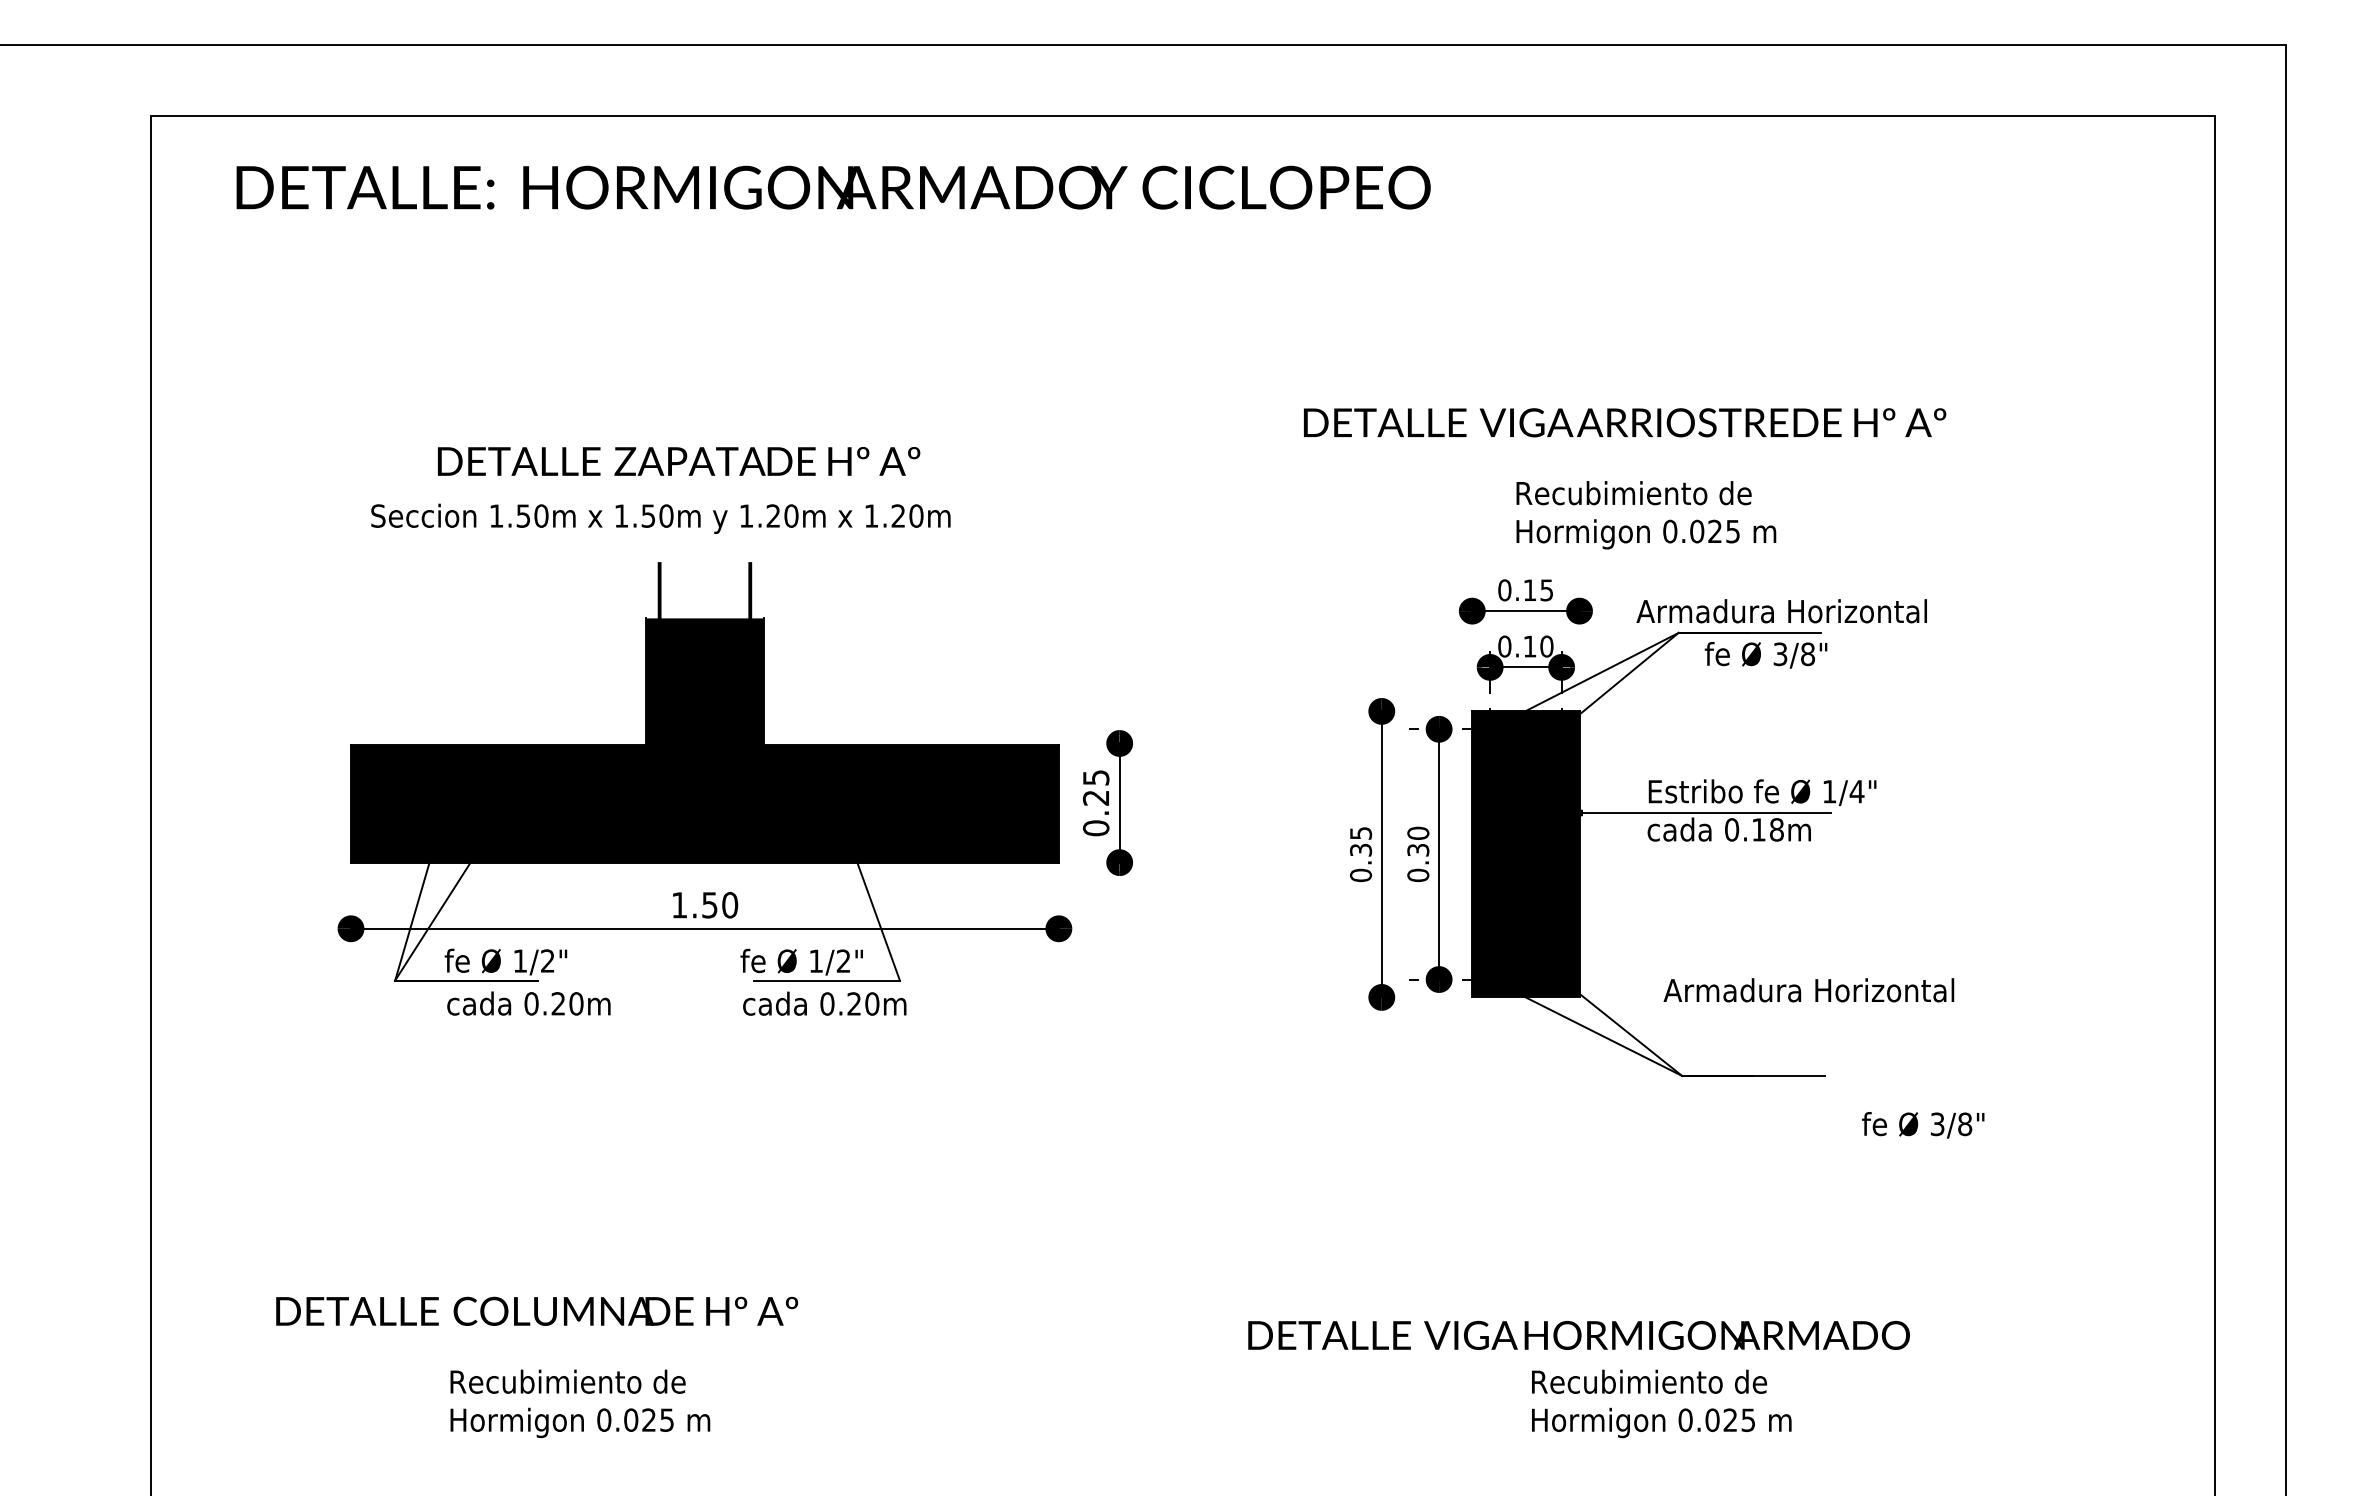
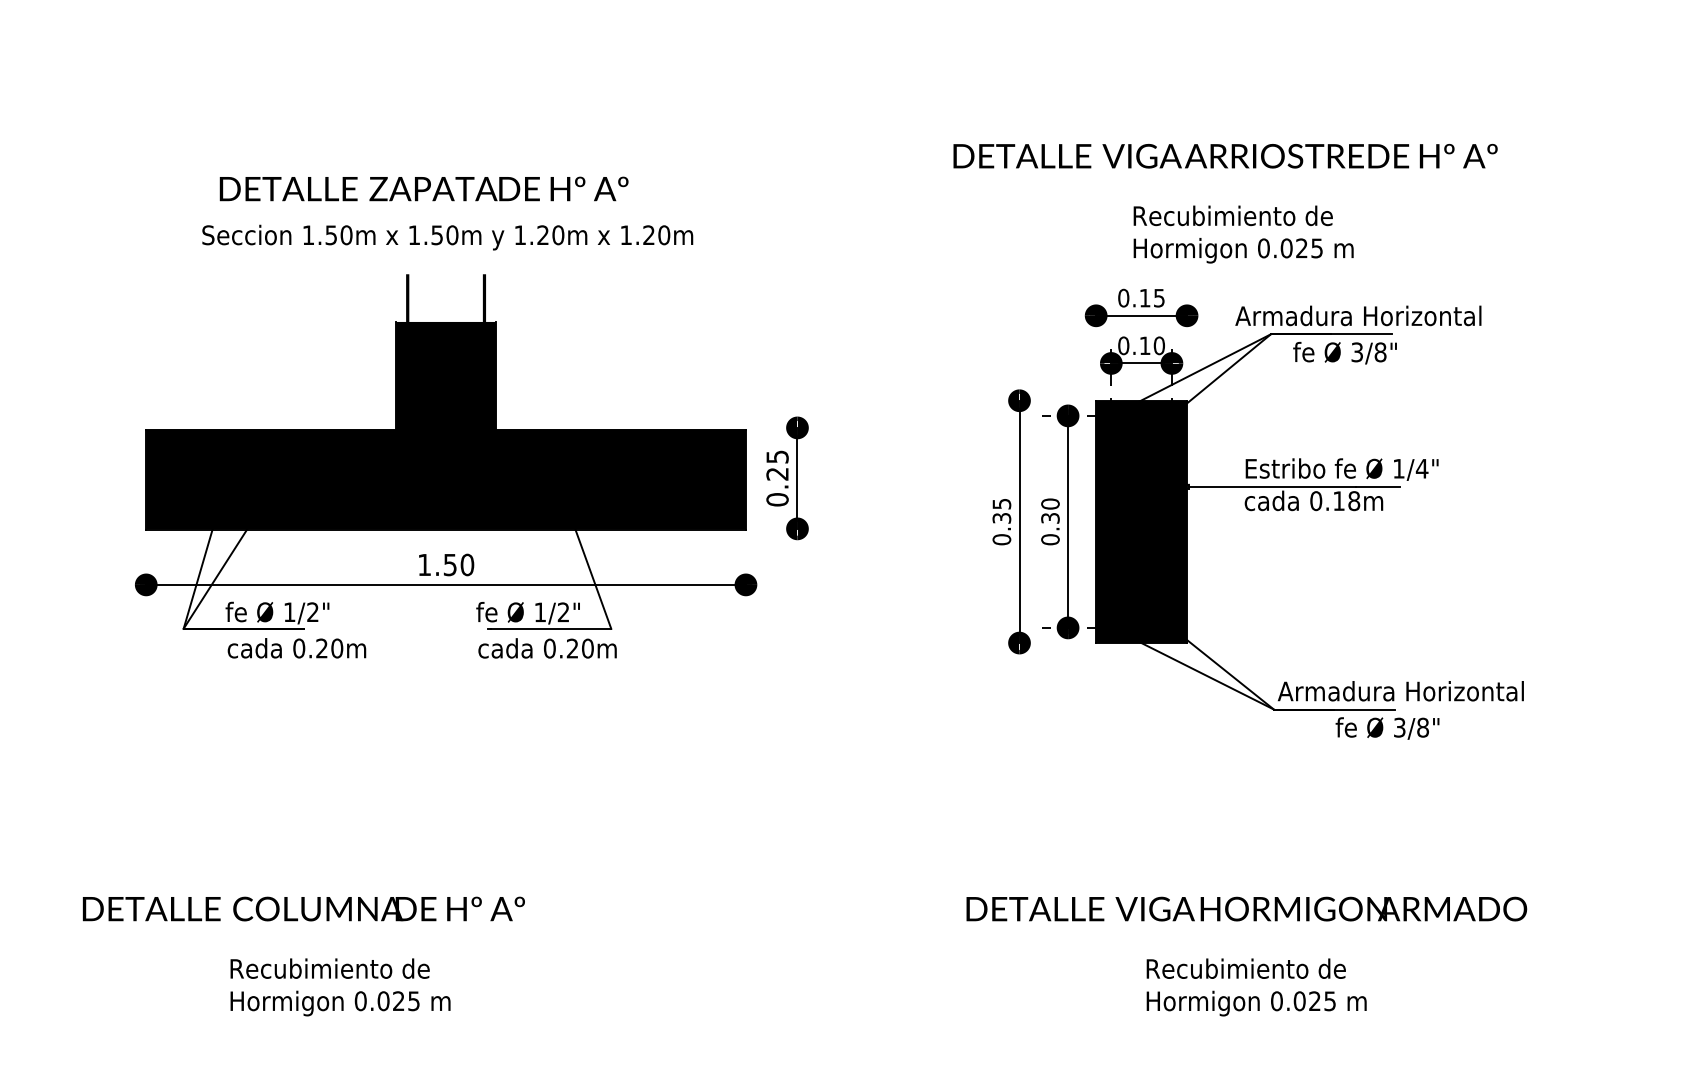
text: (660, 518) -> (447, 237), moved
text: (1808, 990) -> (1400, 691), moved
text: (1923, 1125) -> (1387, 728), moved
text: (1578, 1334) -> (1246, 908), moved

